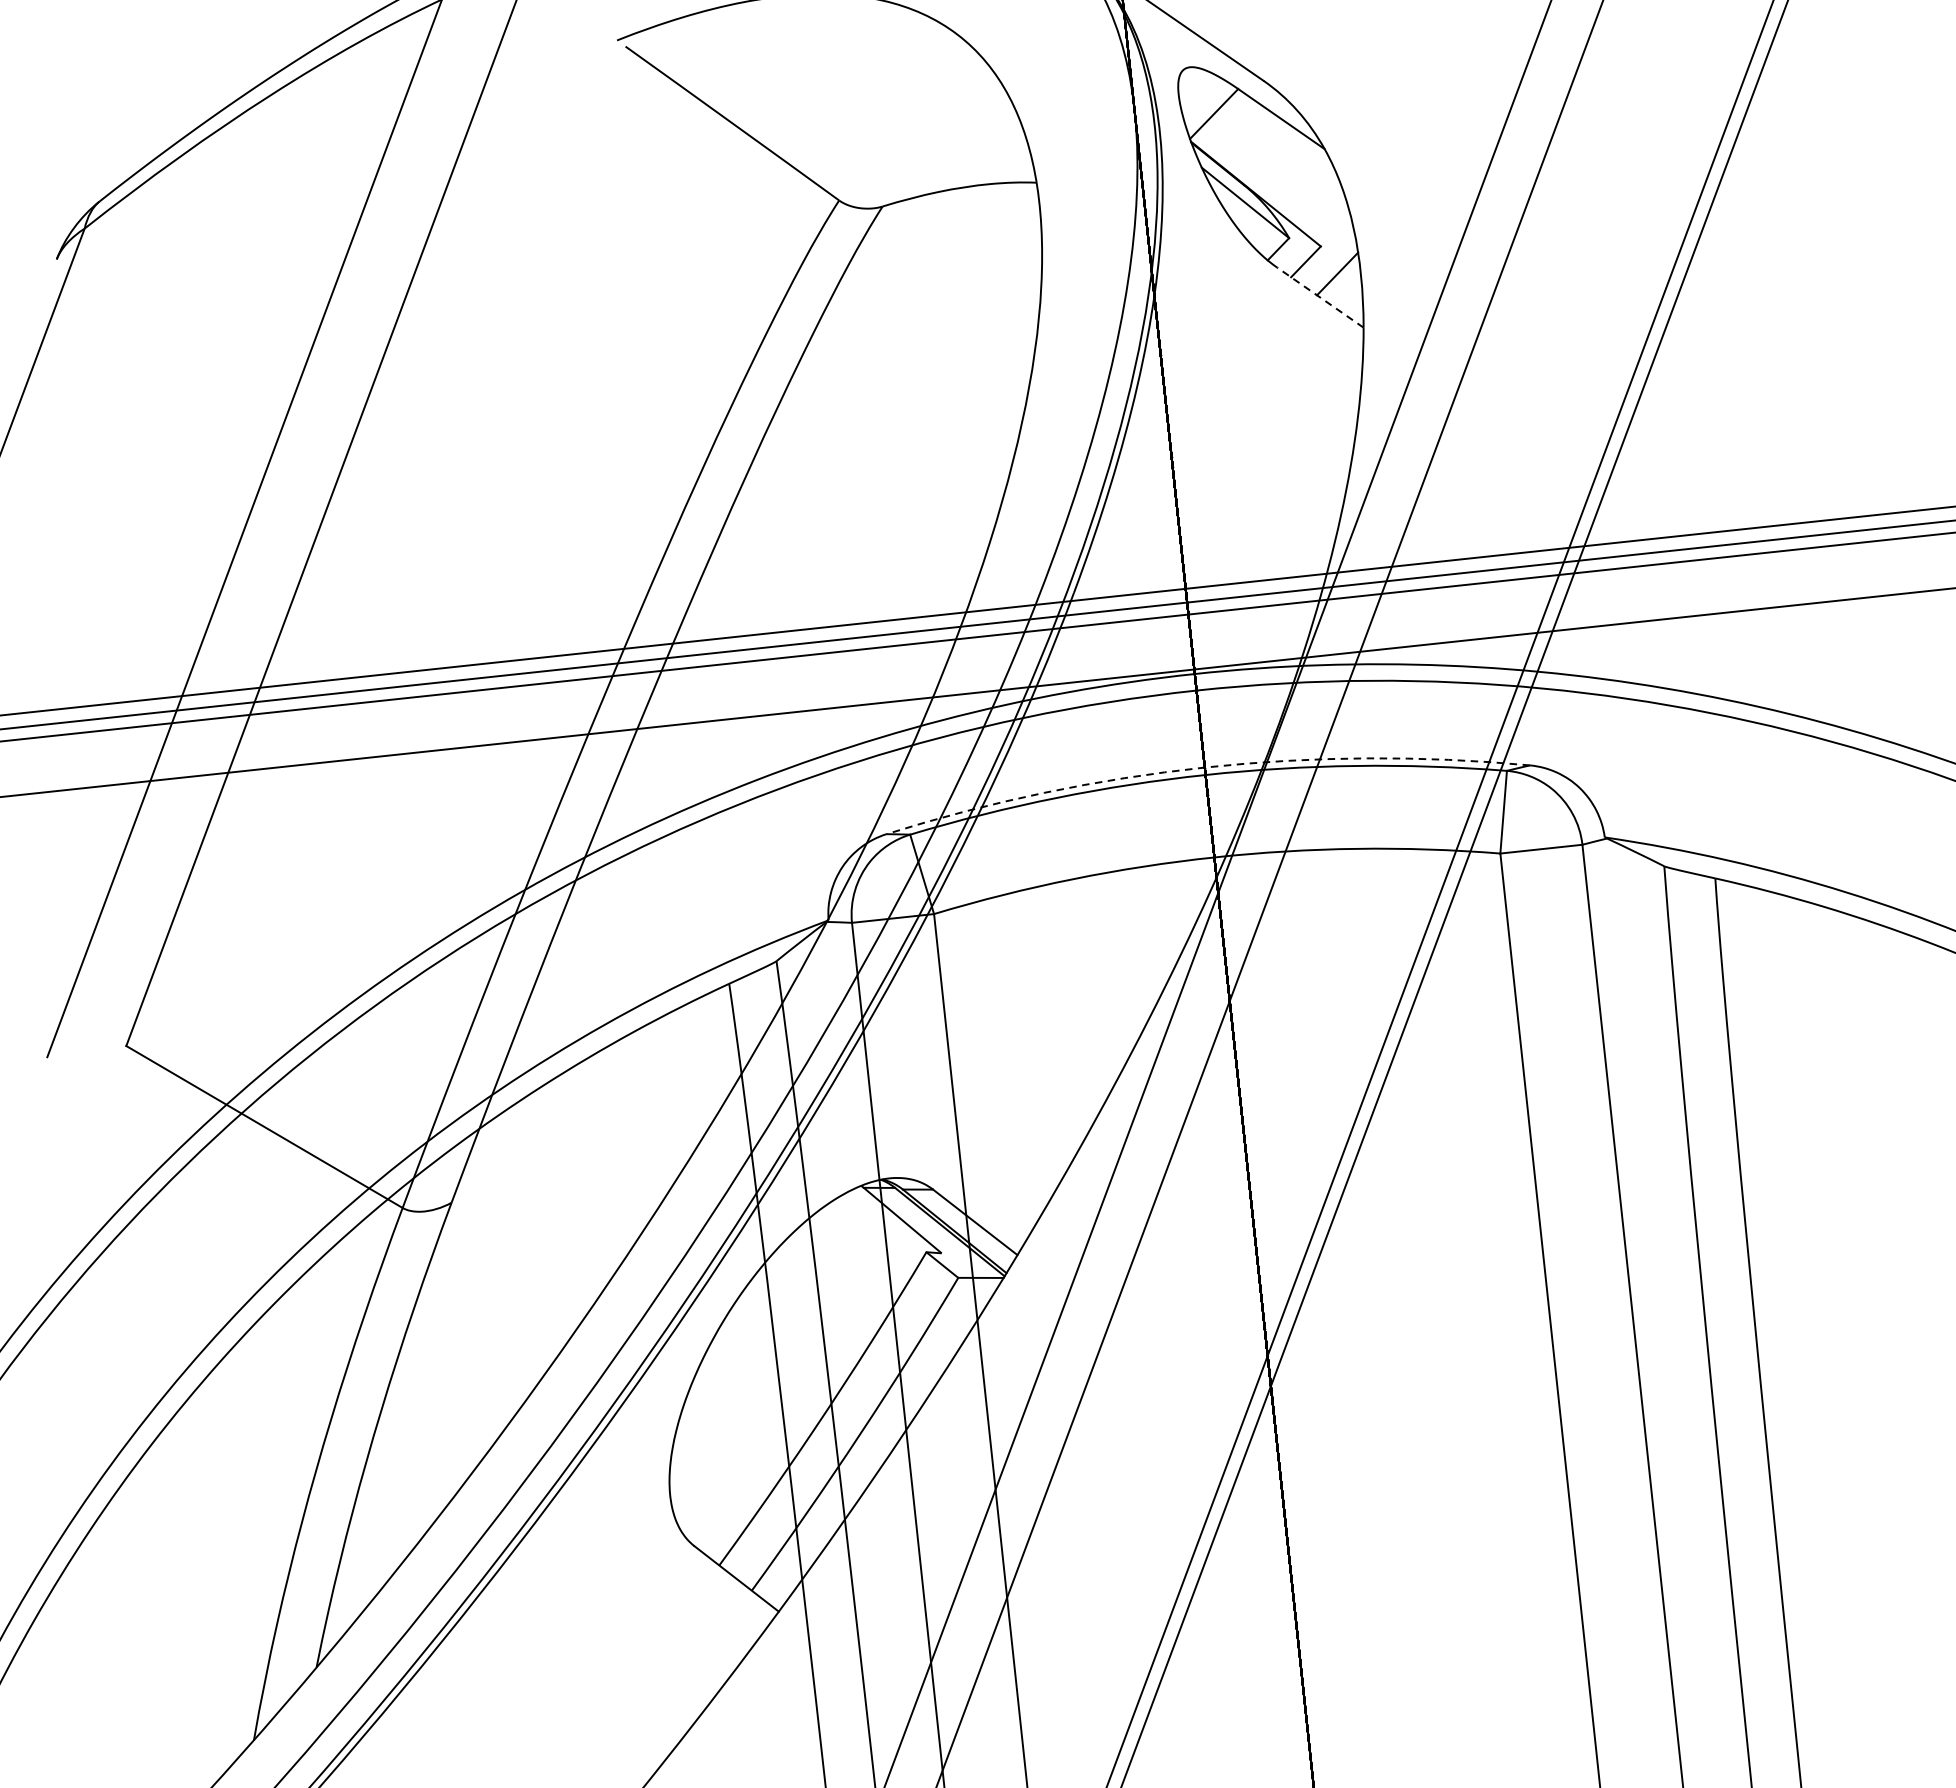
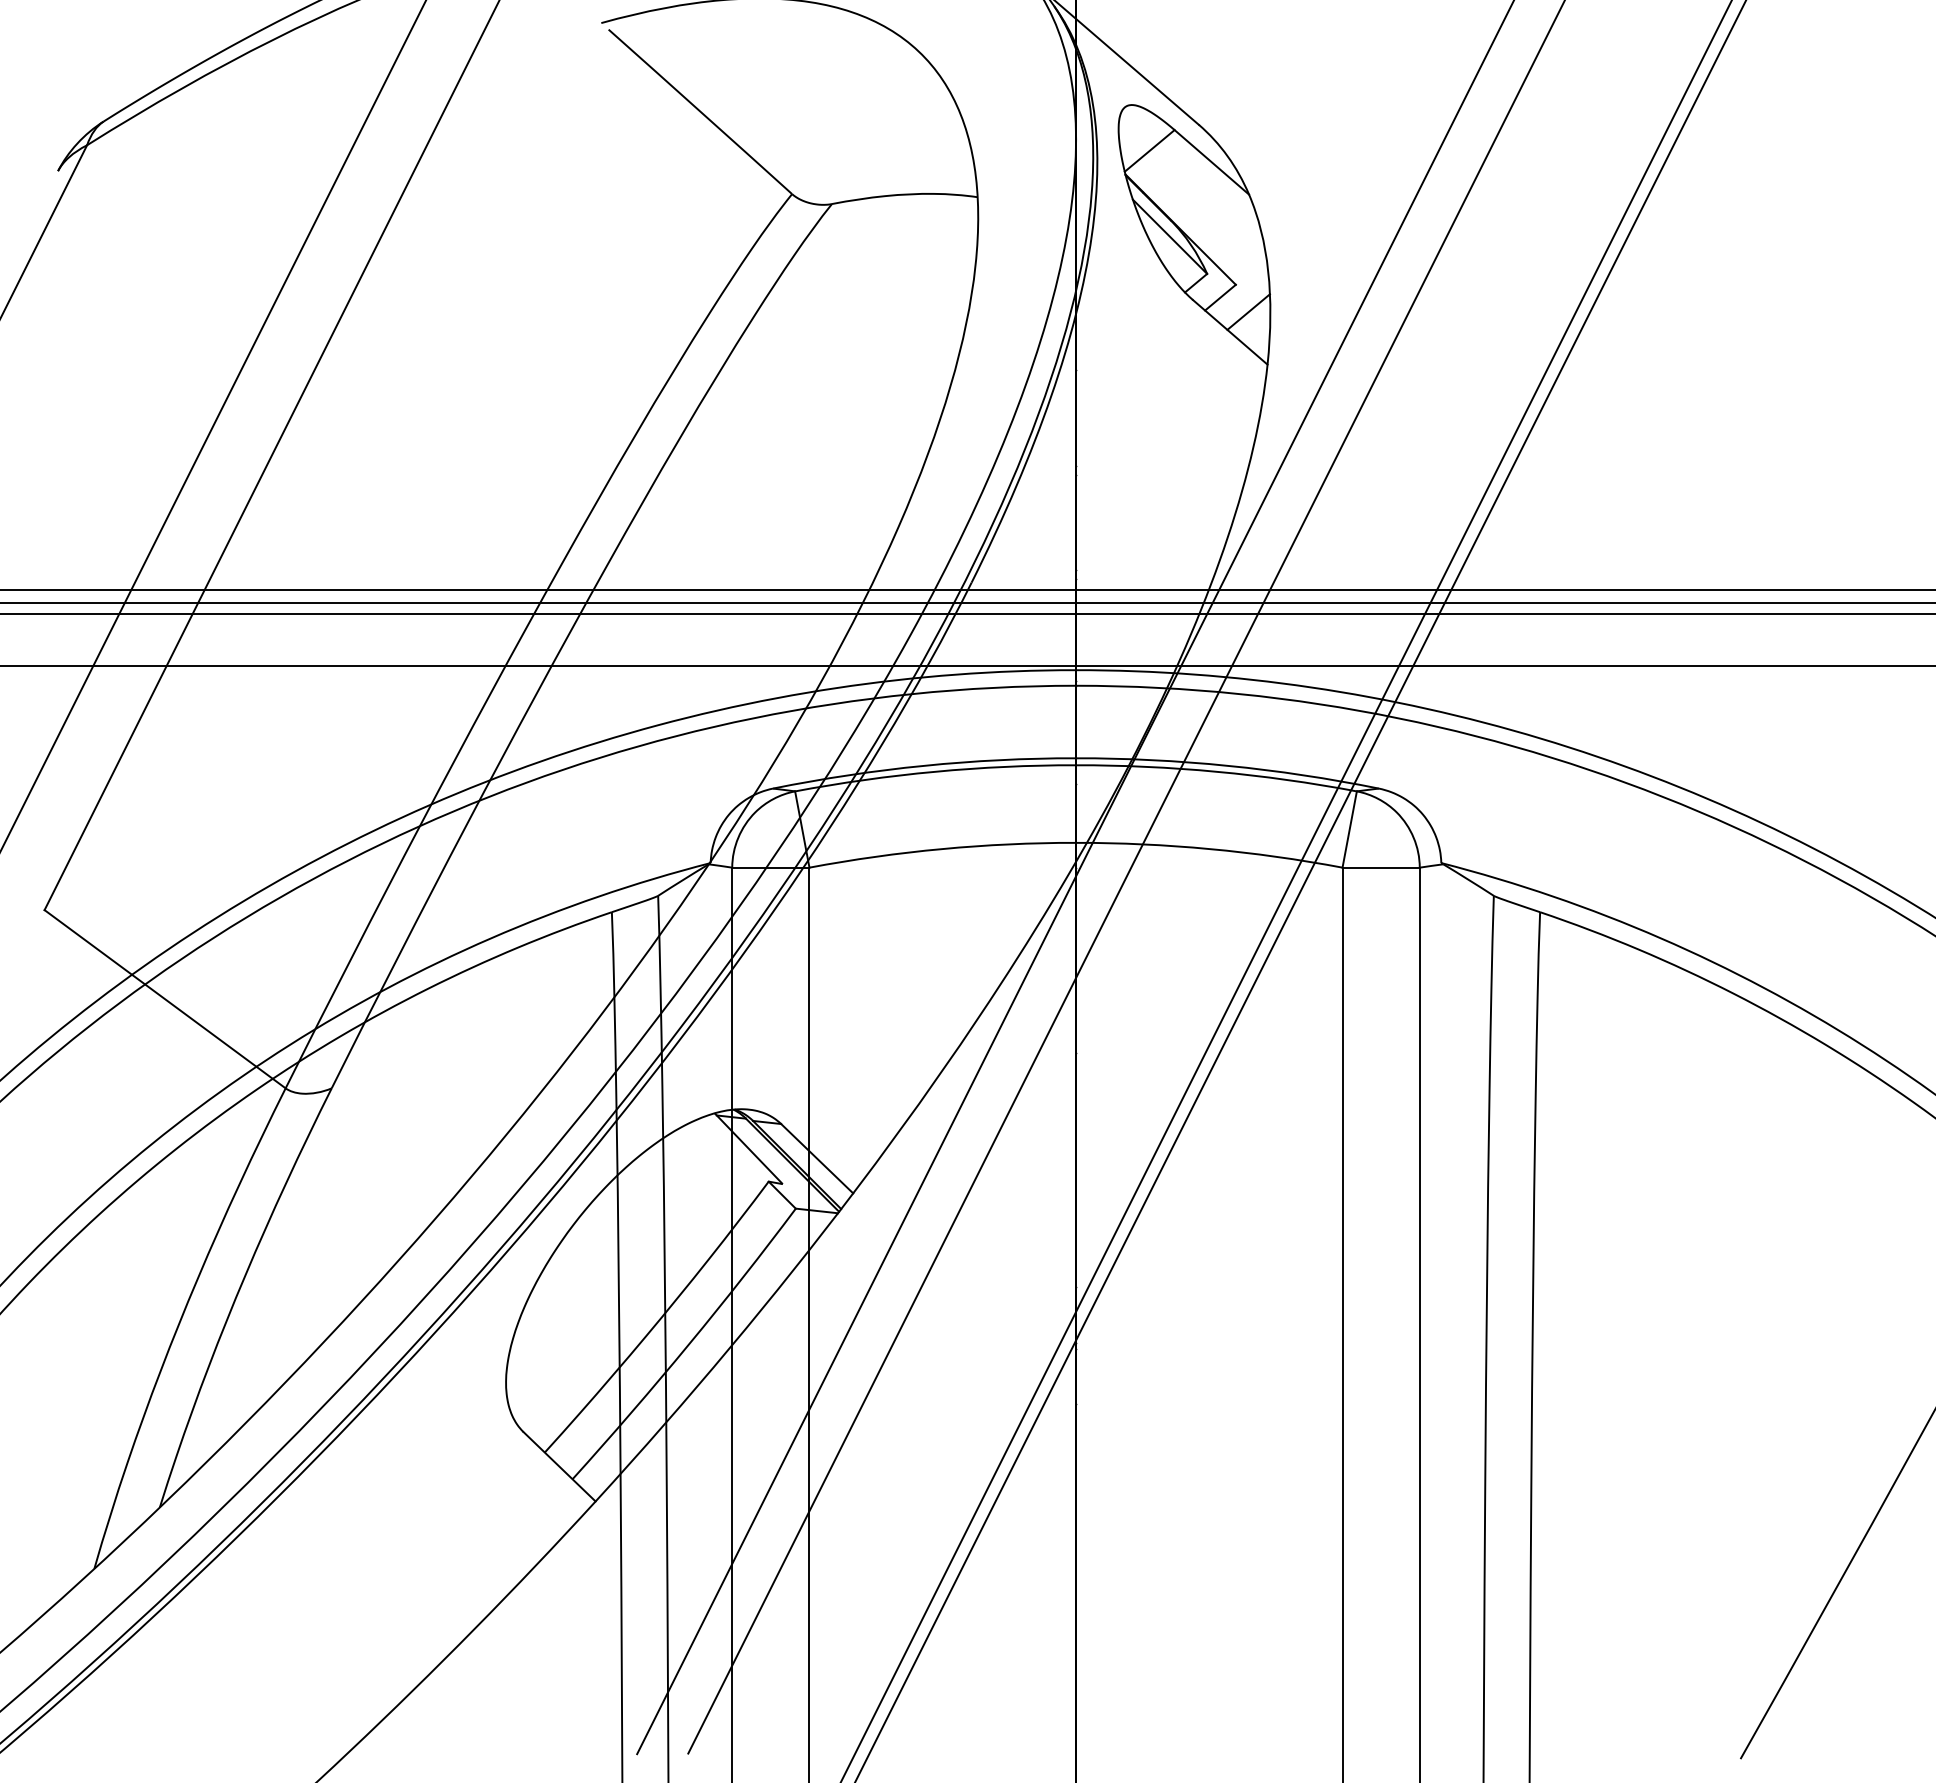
line: (1319, 297) -> (1229, 332), dashed -> solid
arc: (1205, 767) -> (1076, 758), dashed -> solid

